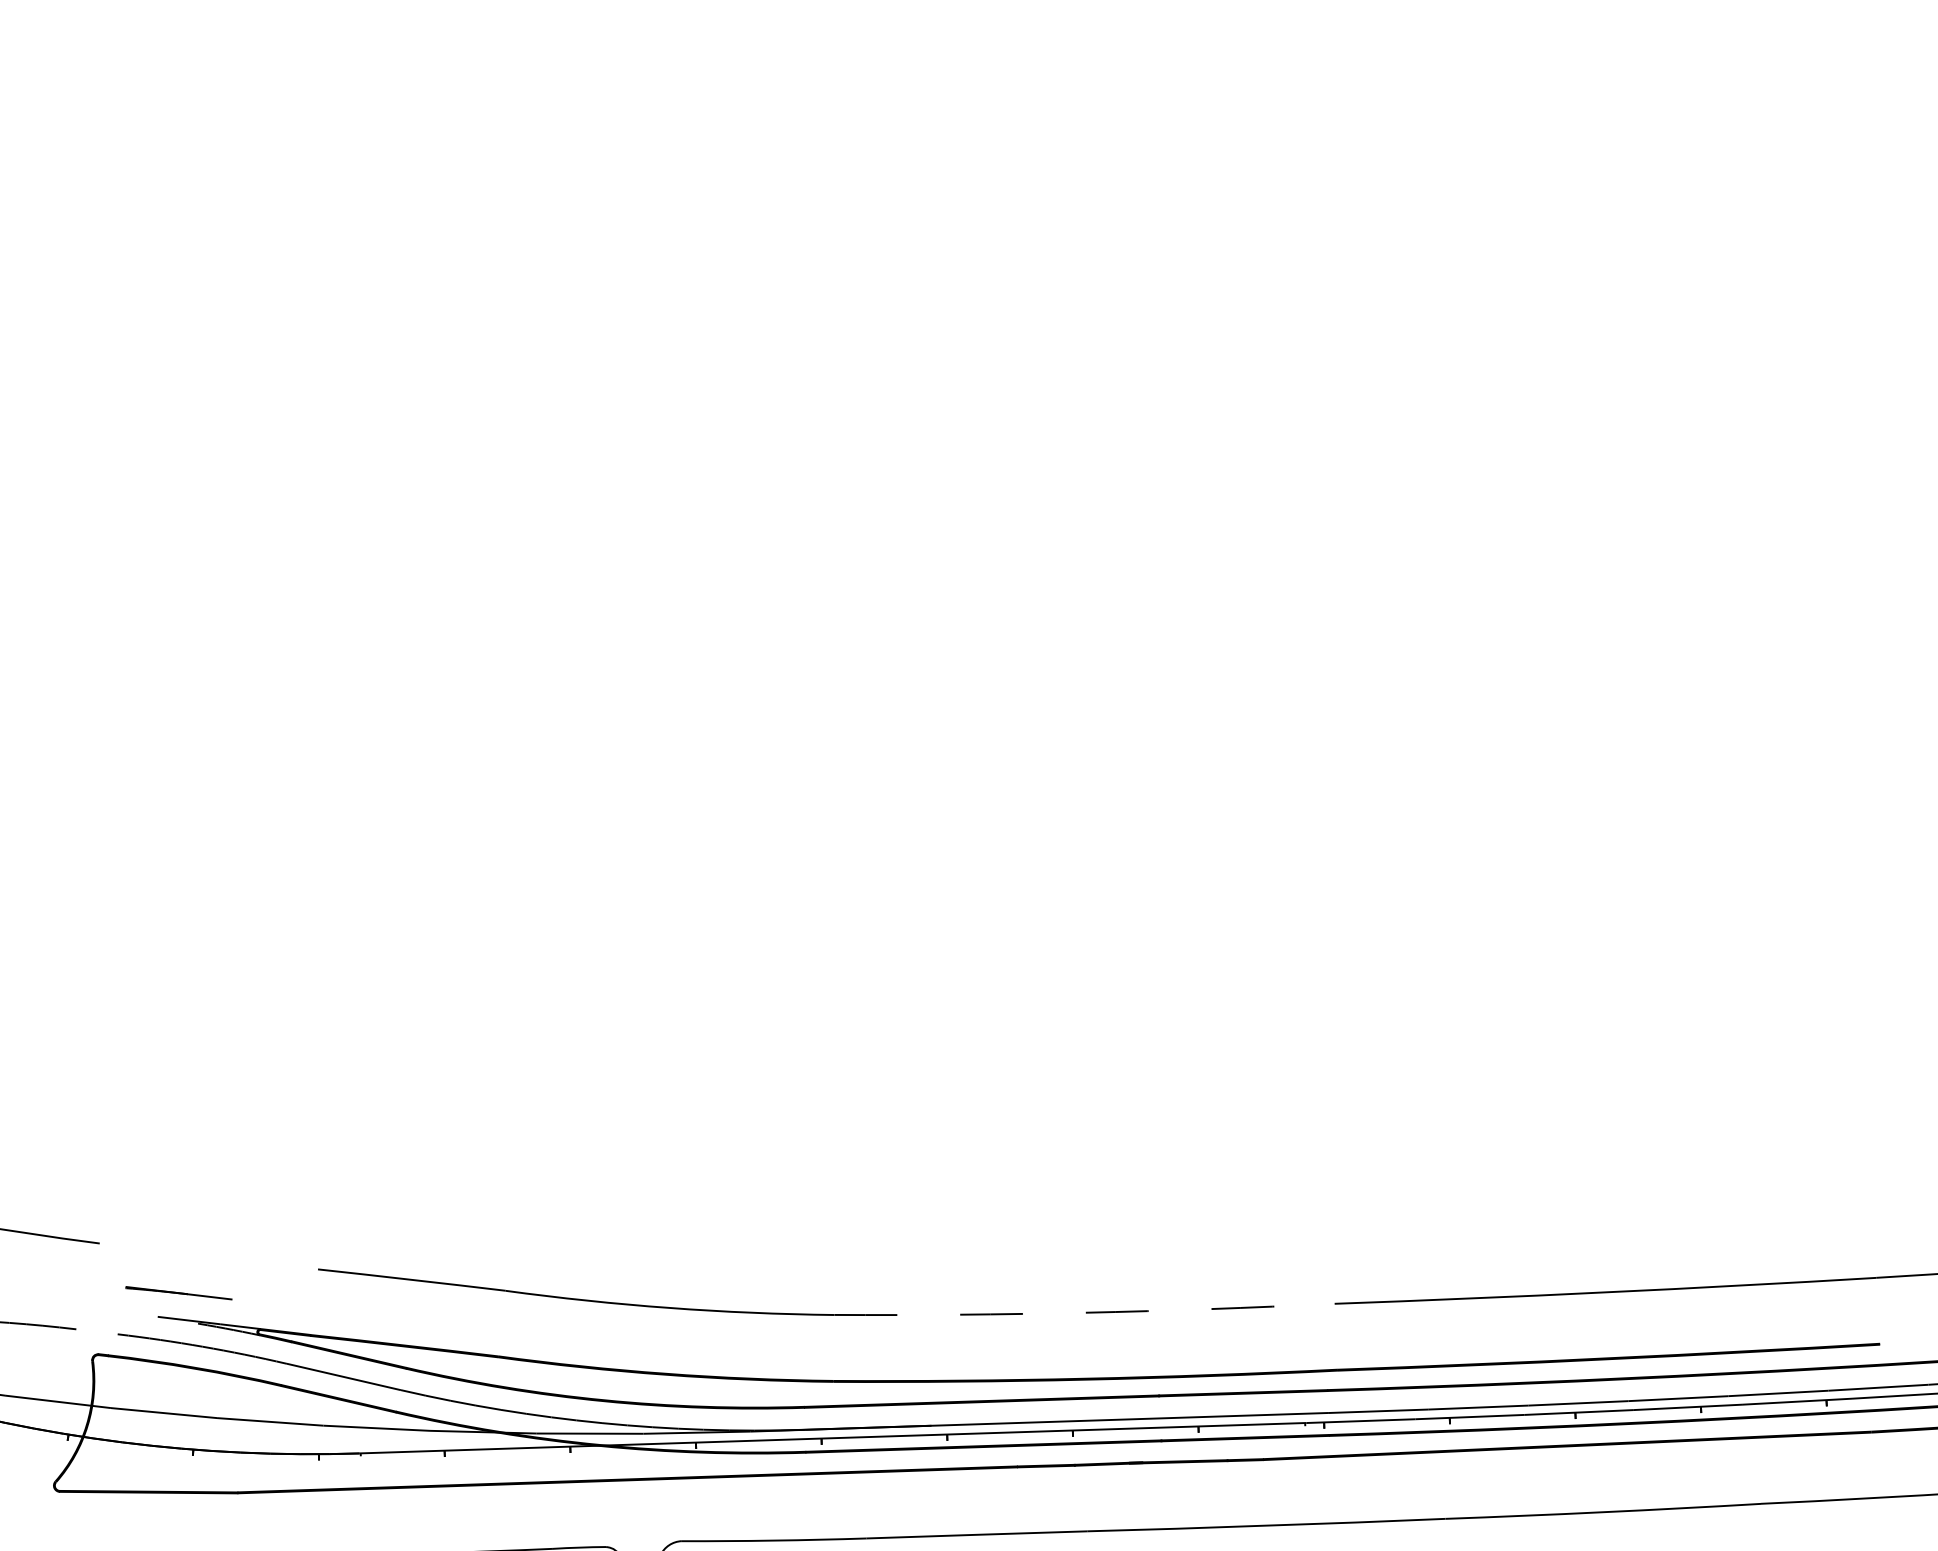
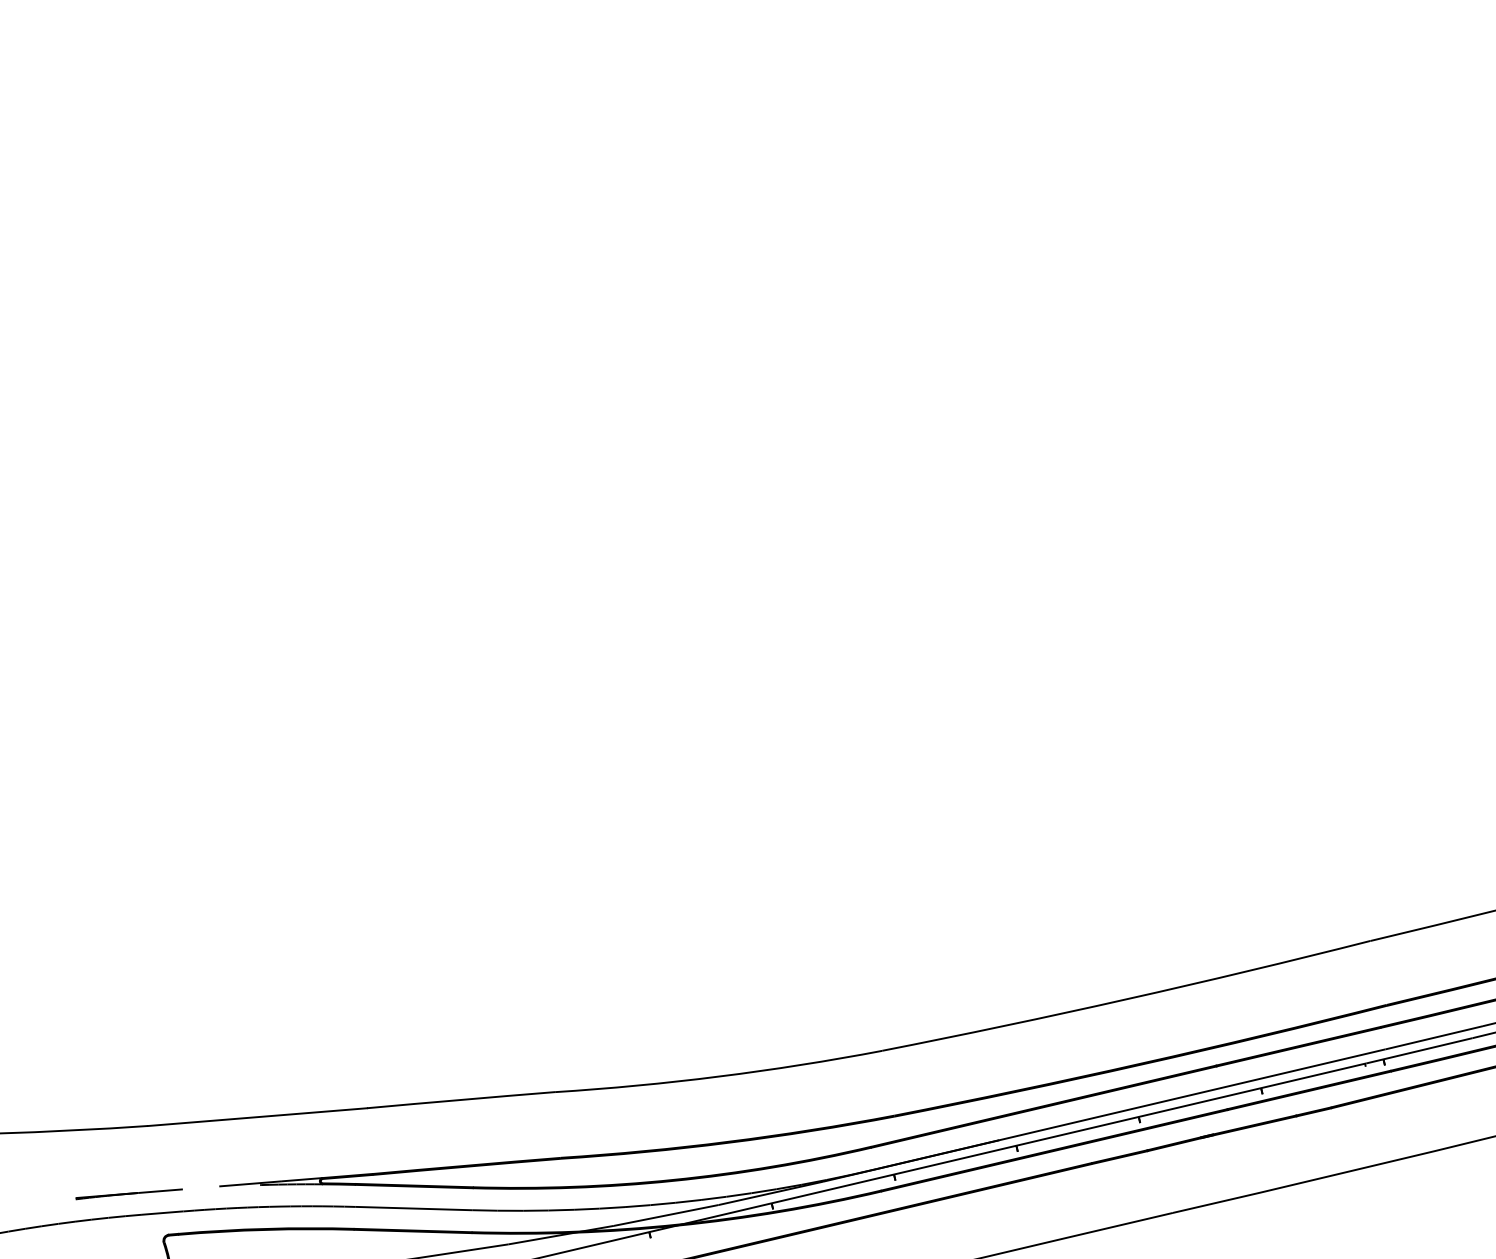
line: (208, 1256) -> (257, 1117), added
line: (178, 1293) -> (128, 1194), moved
arc: (1084, 1312) -> (1126, 998), dashed -> solid
line: (96, 1331) -> (162, 1212), added

